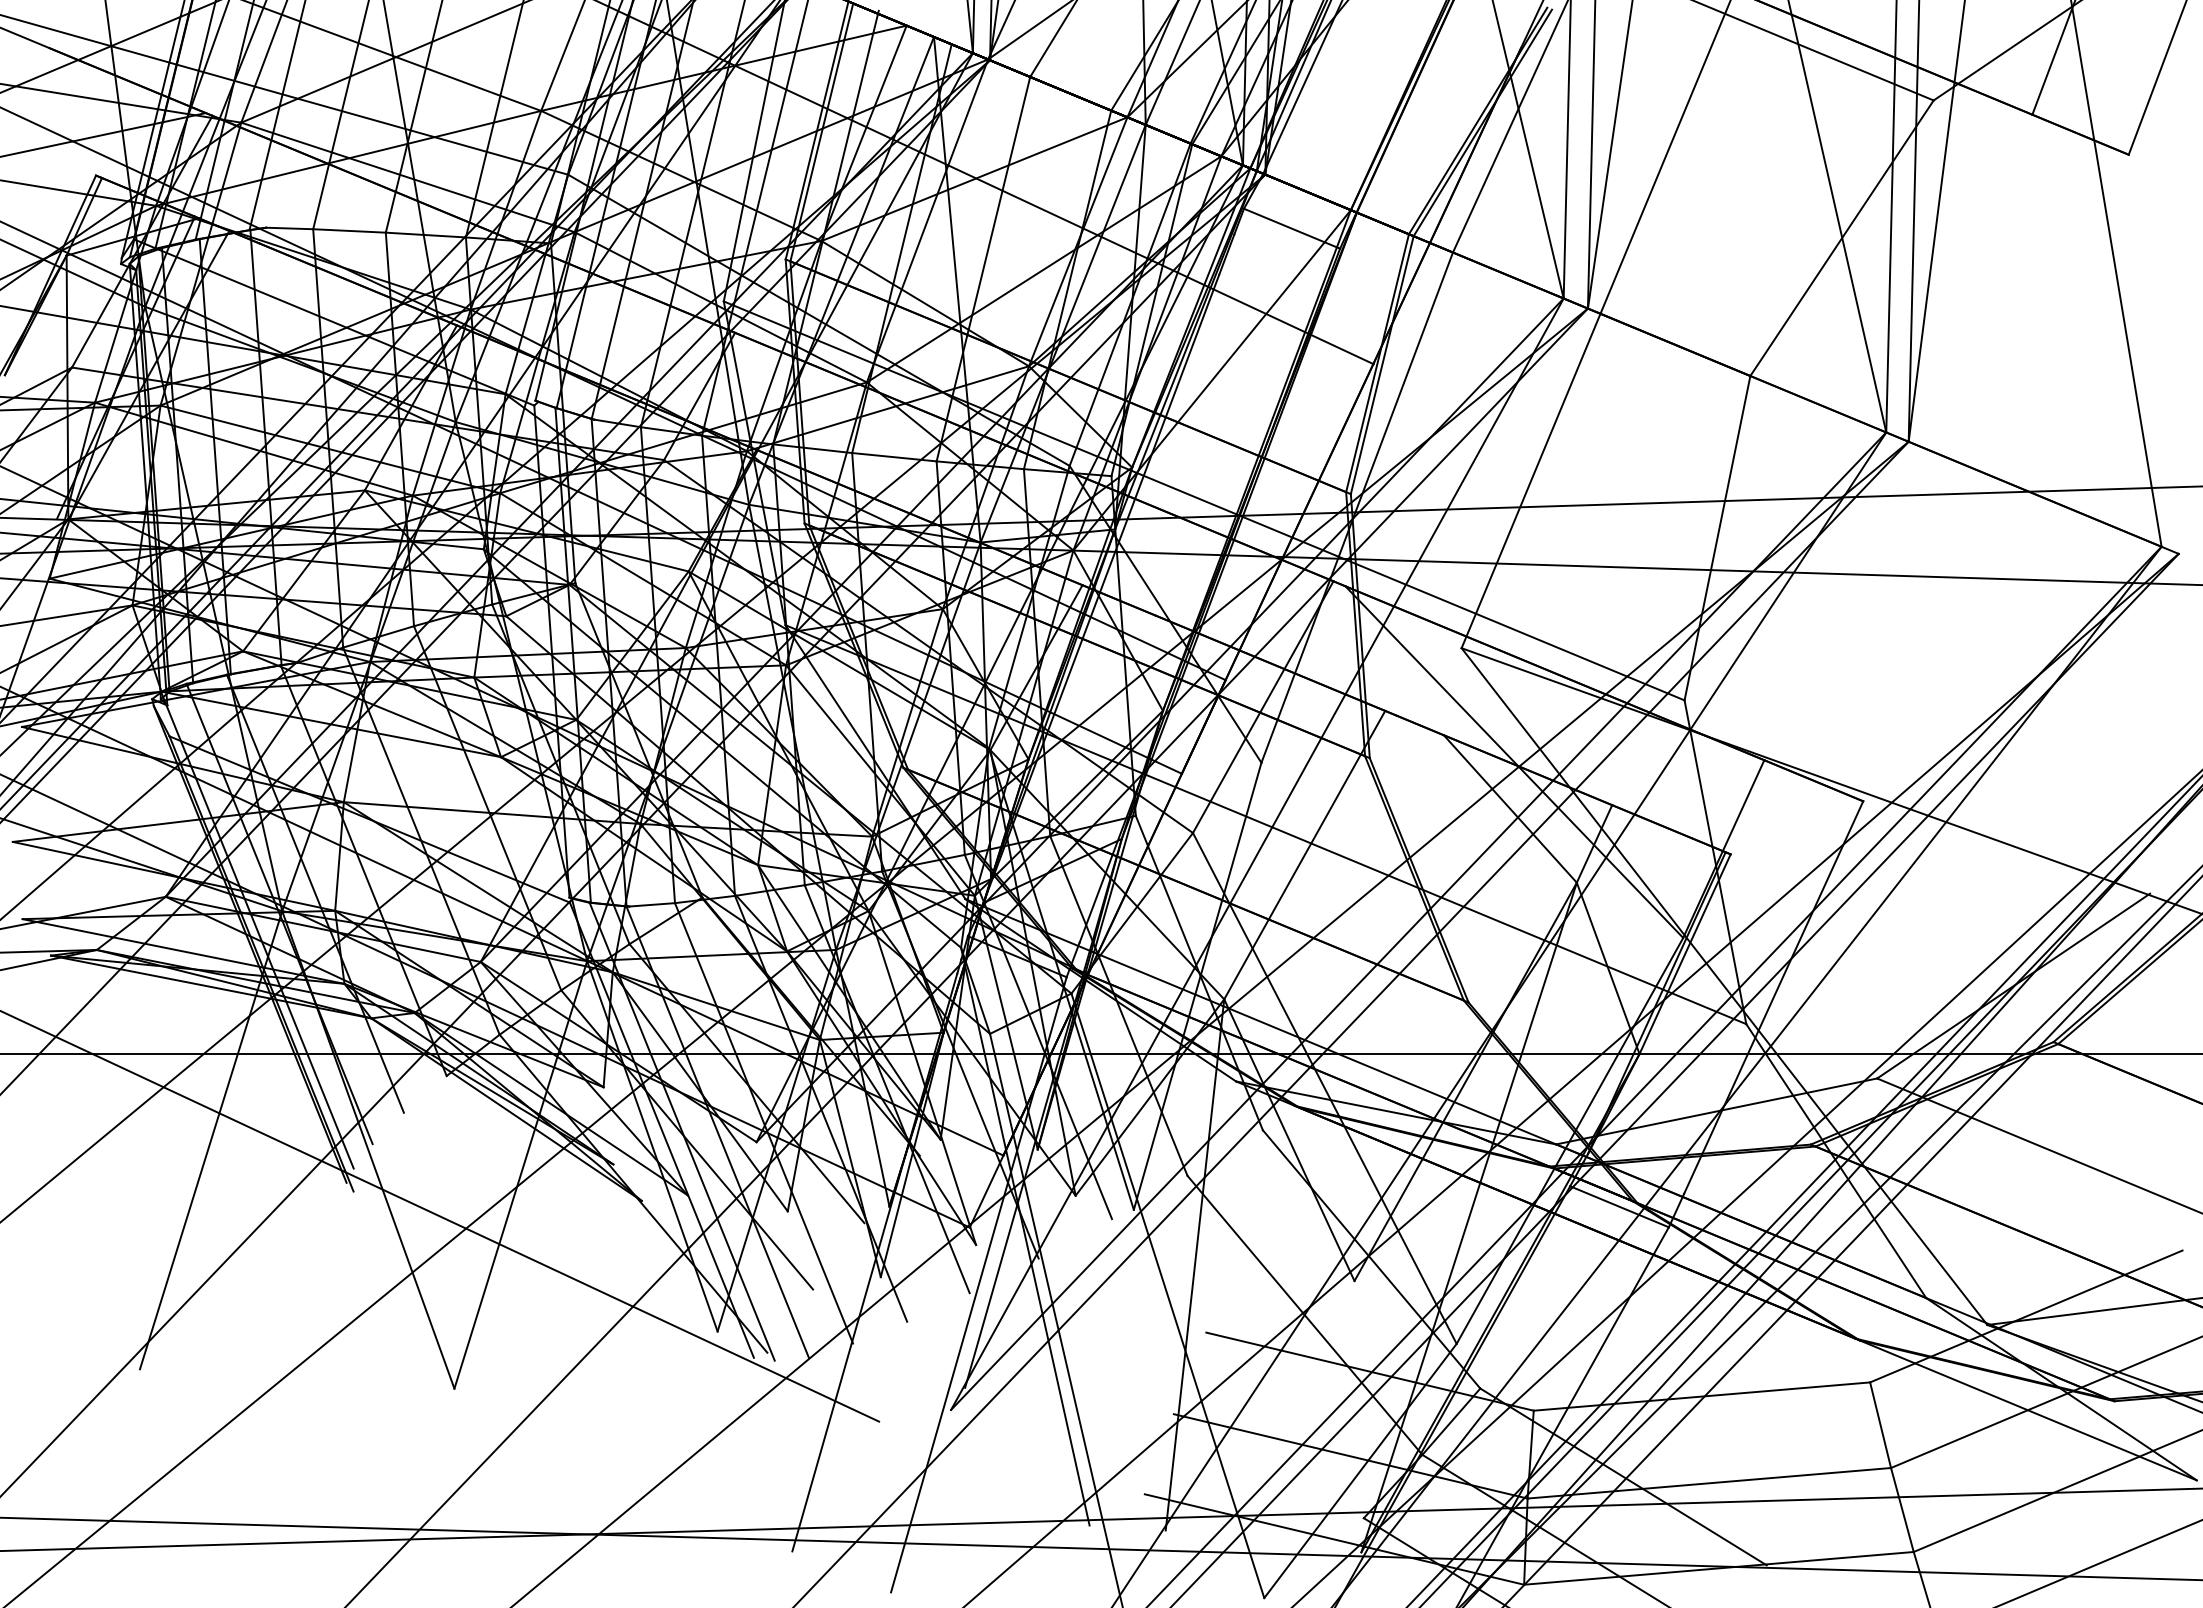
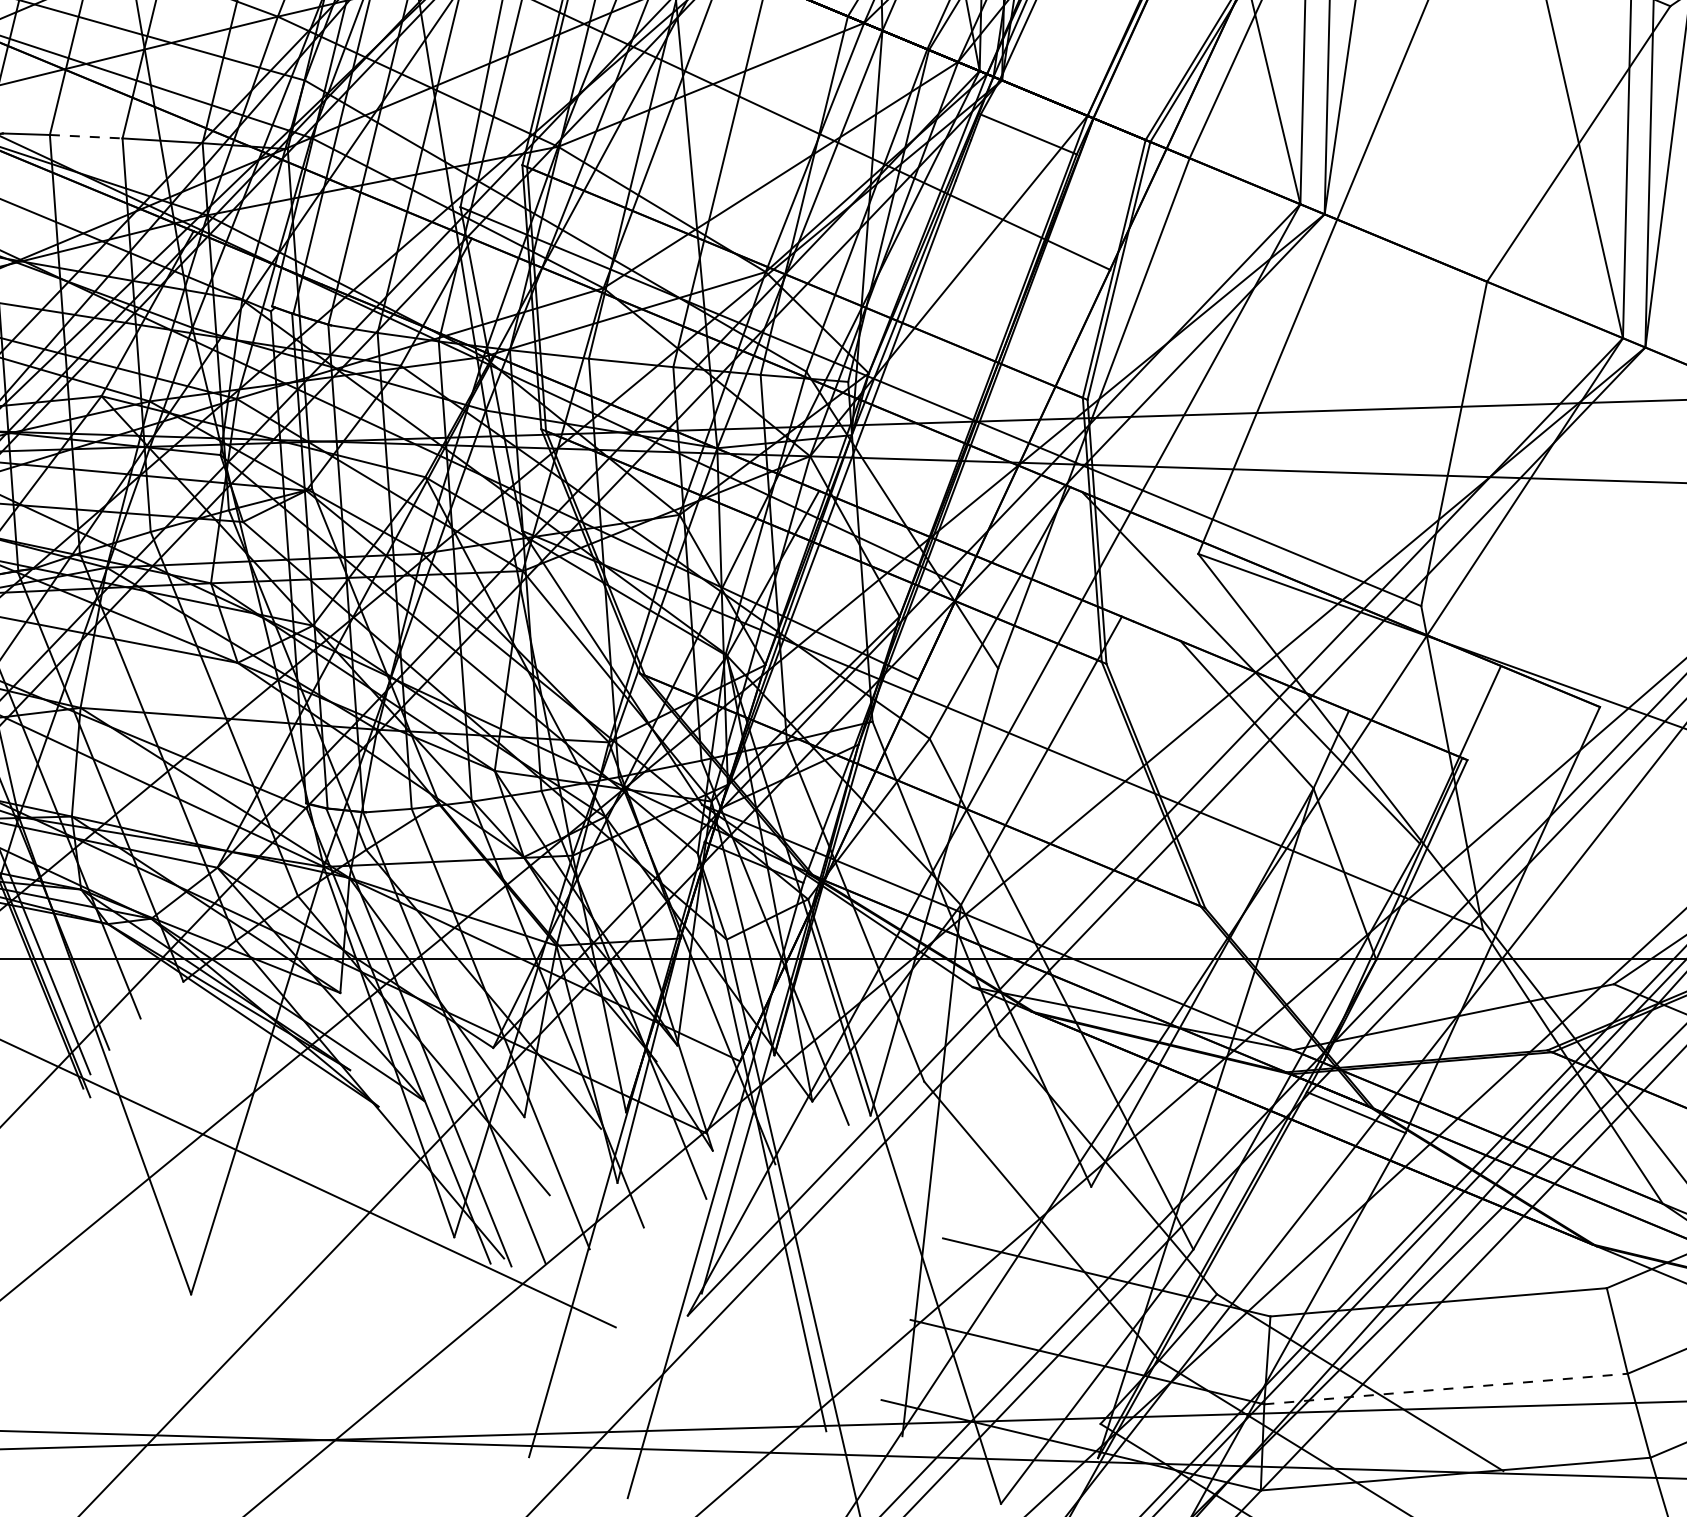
line: (350, 230) -> (87, 136), solid -> dashed
line: (1709, 1483) -> (1446, 1389), solid -> dashed

